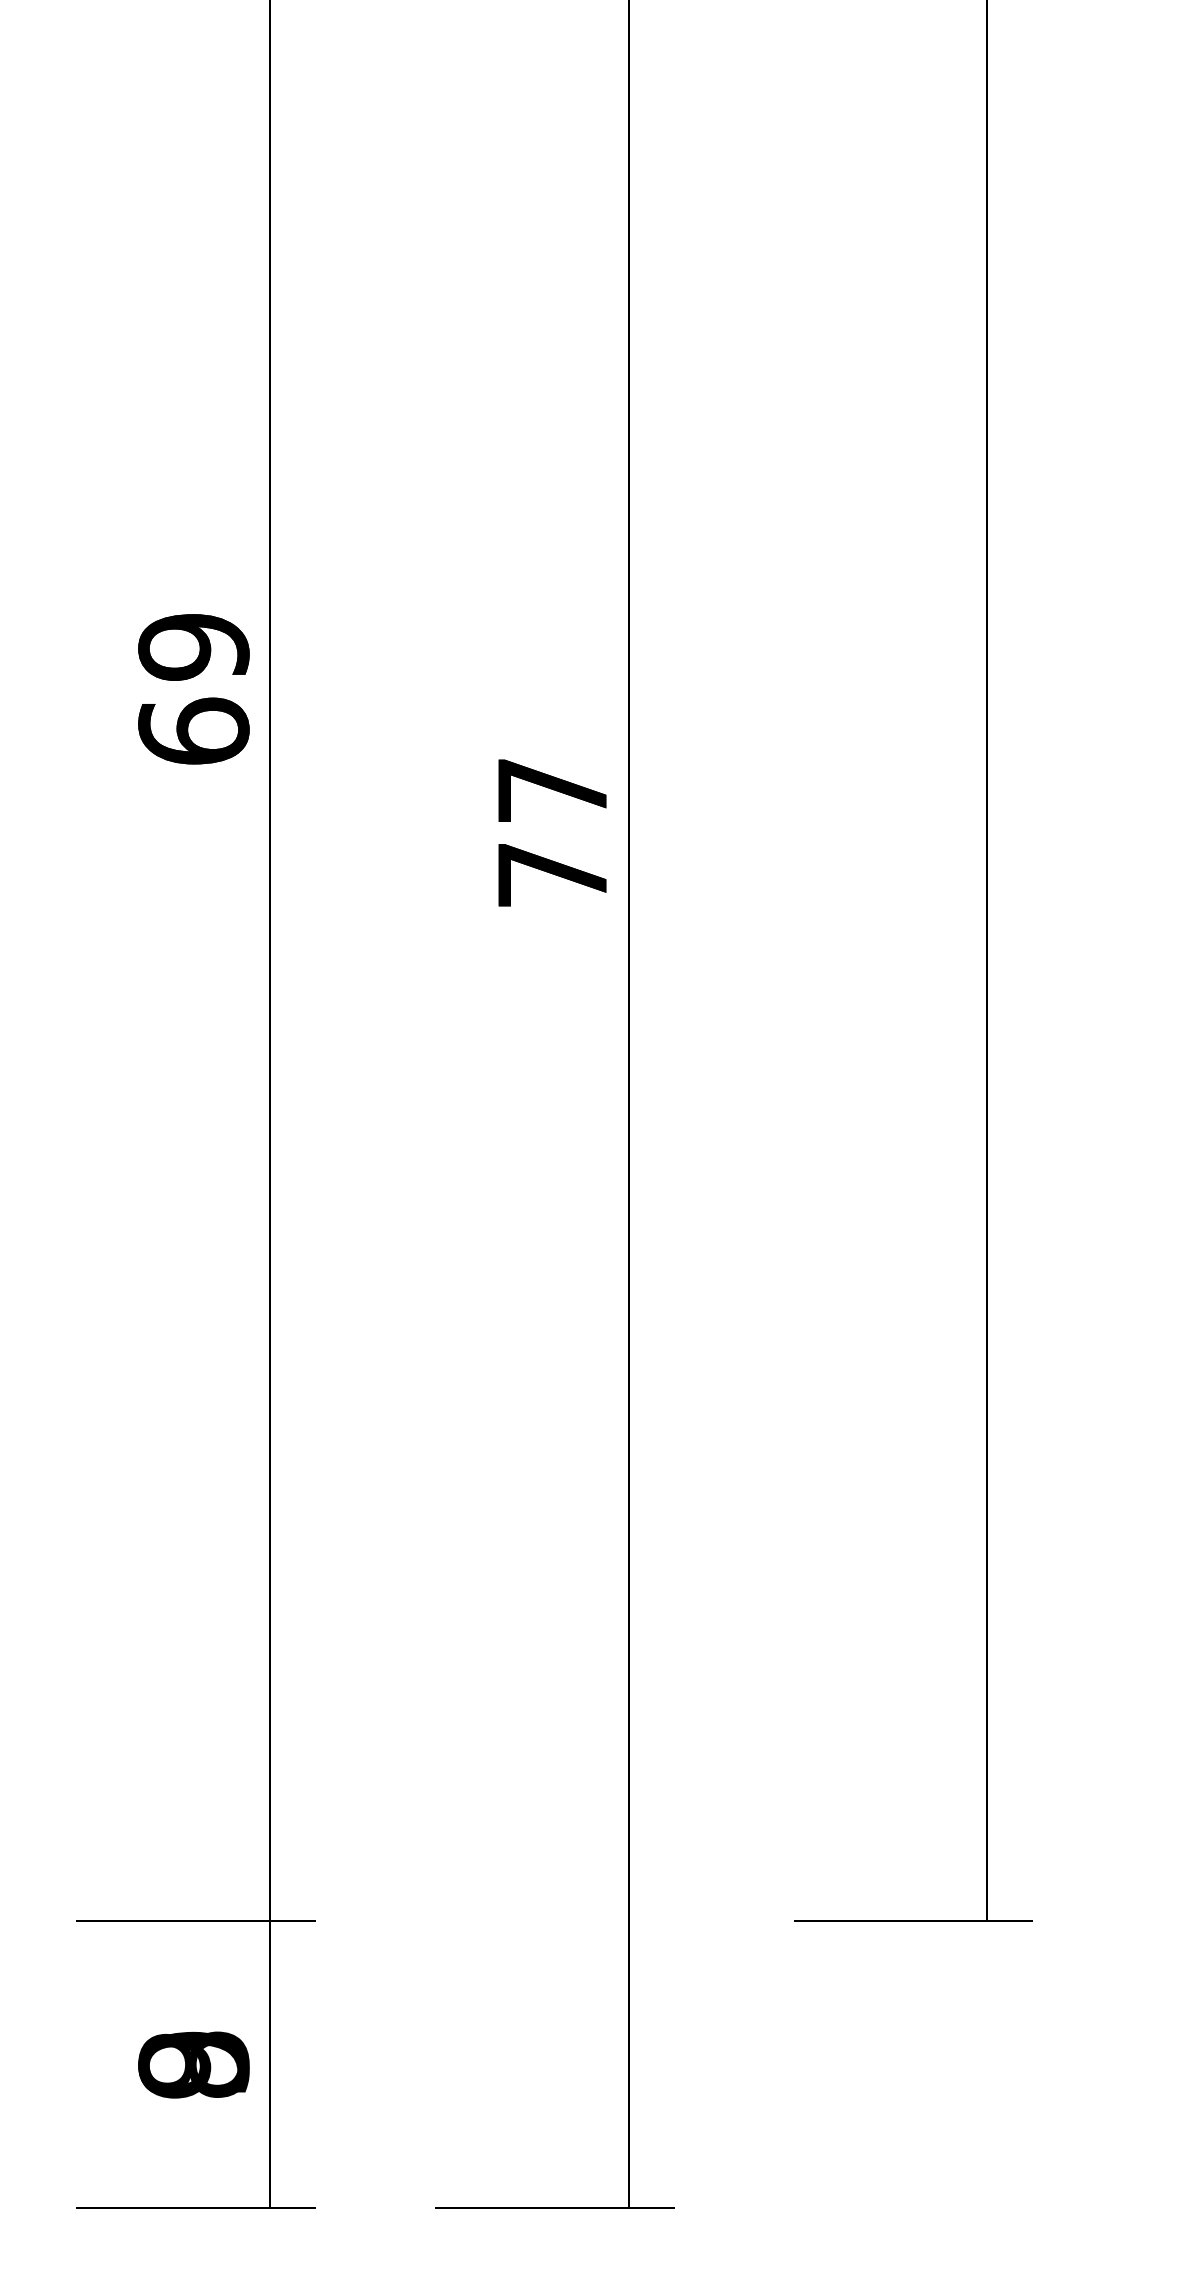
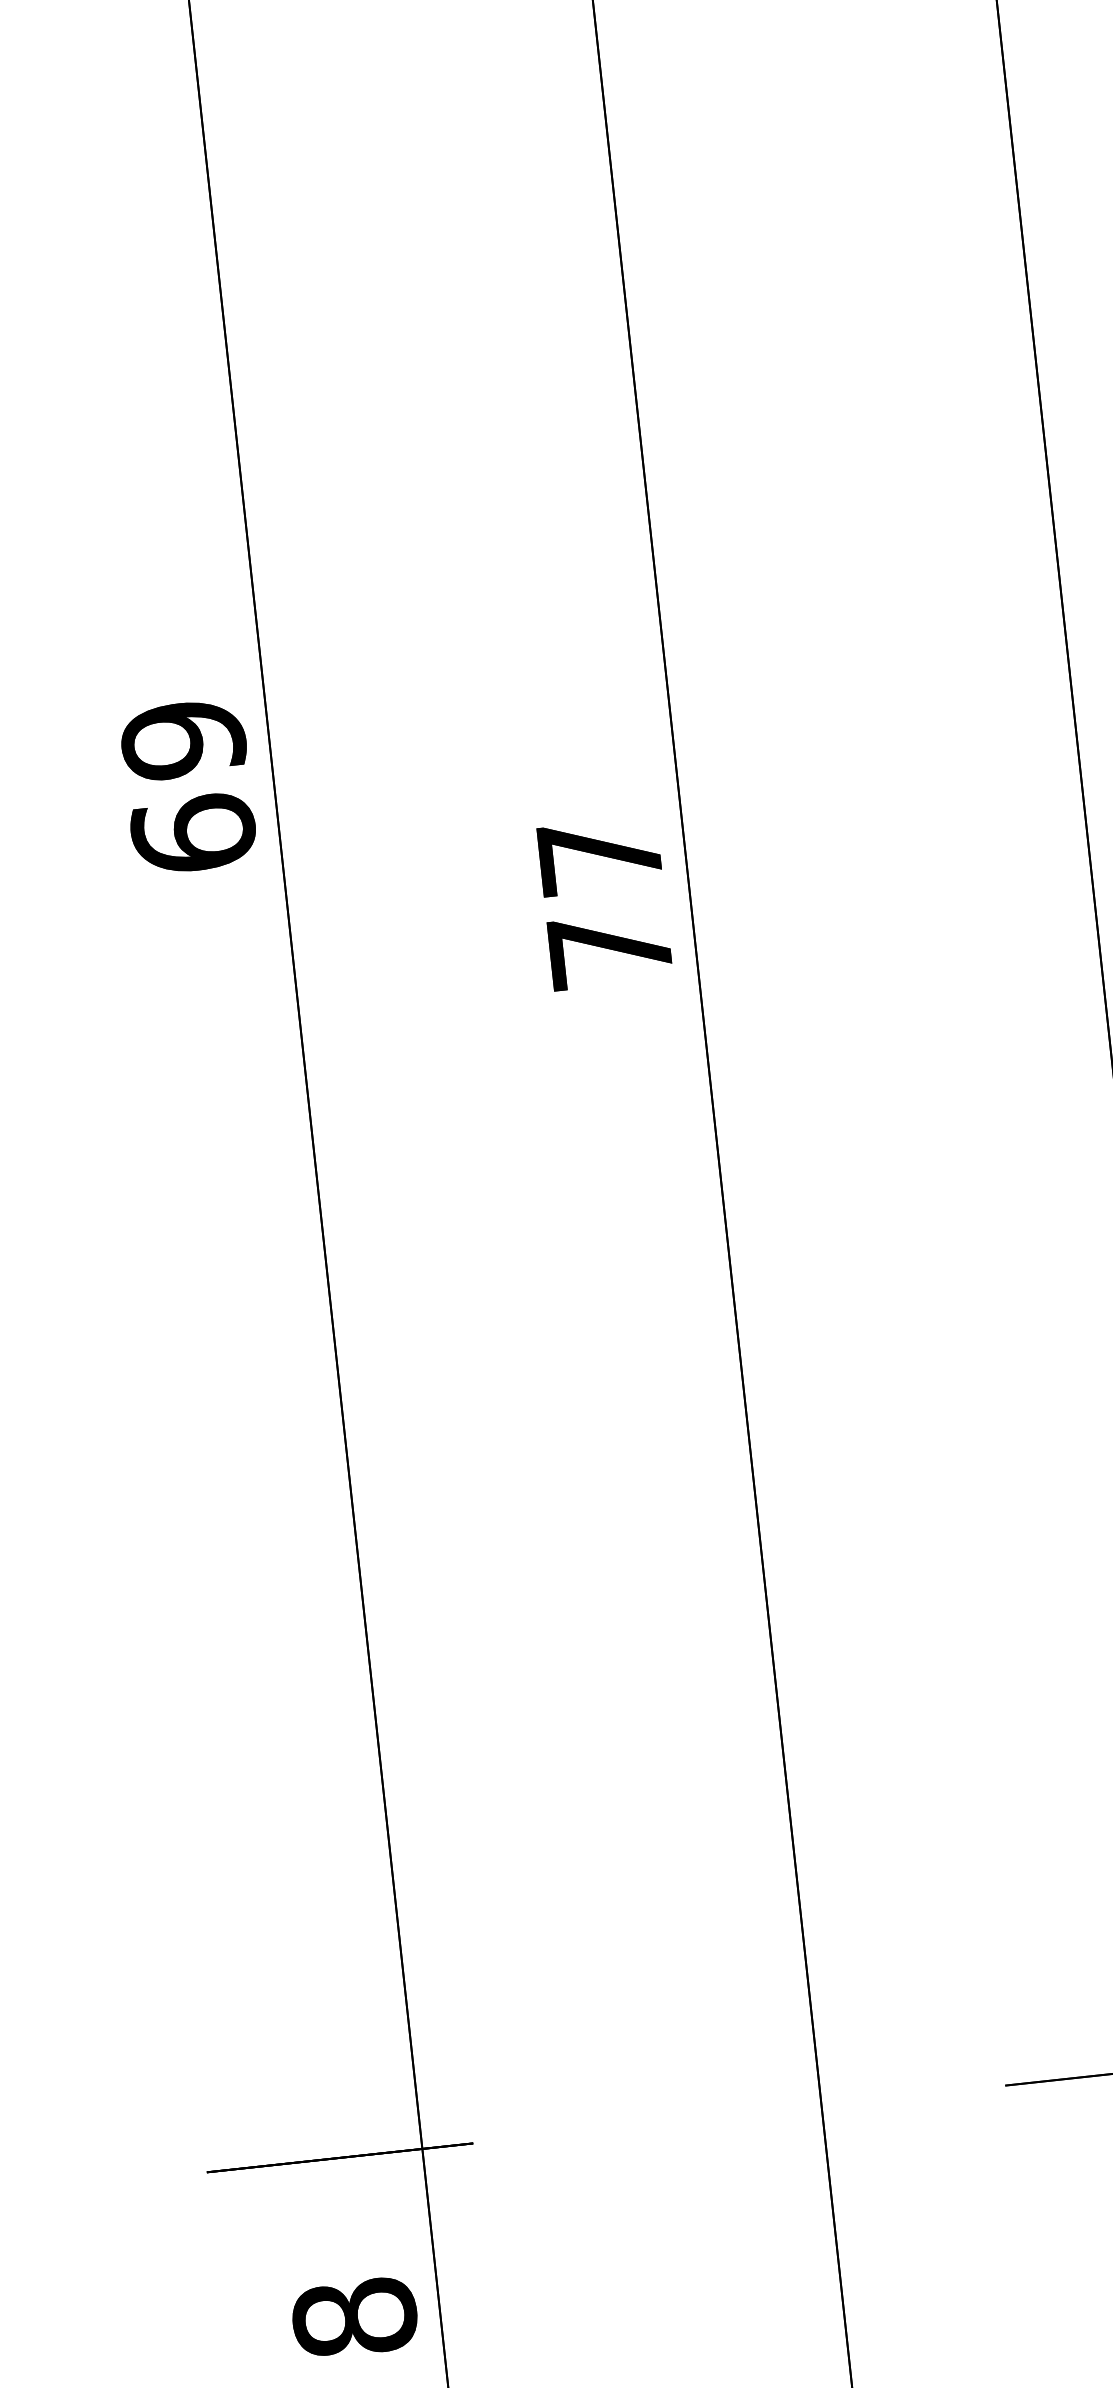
text: (193, 2064) -> (354, 2317), 9 -> 8

